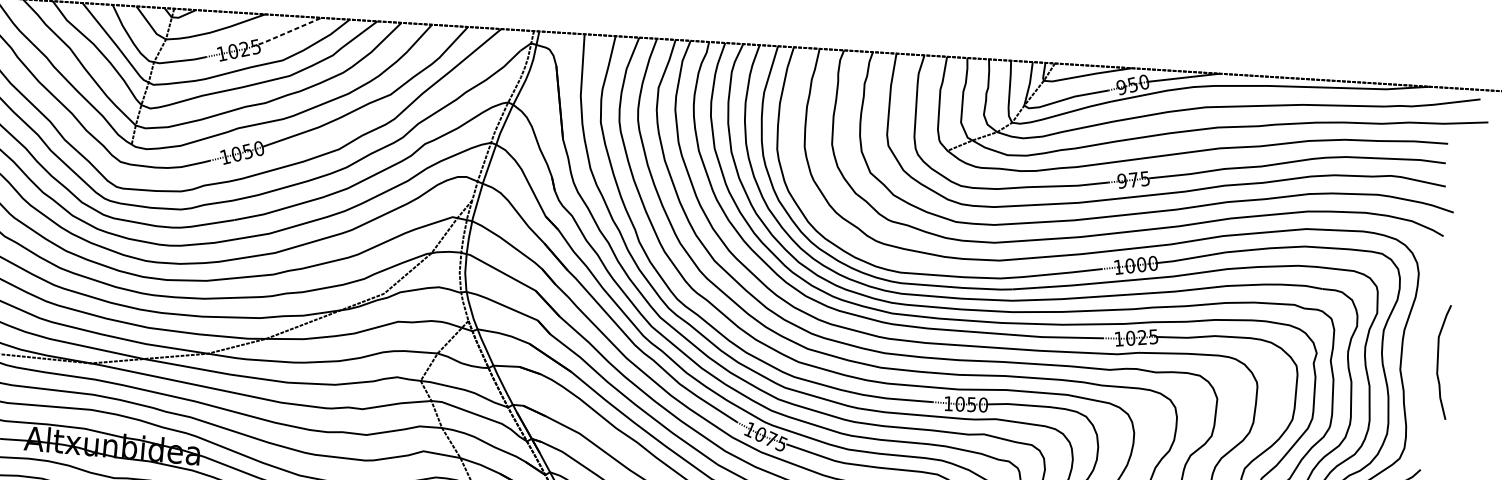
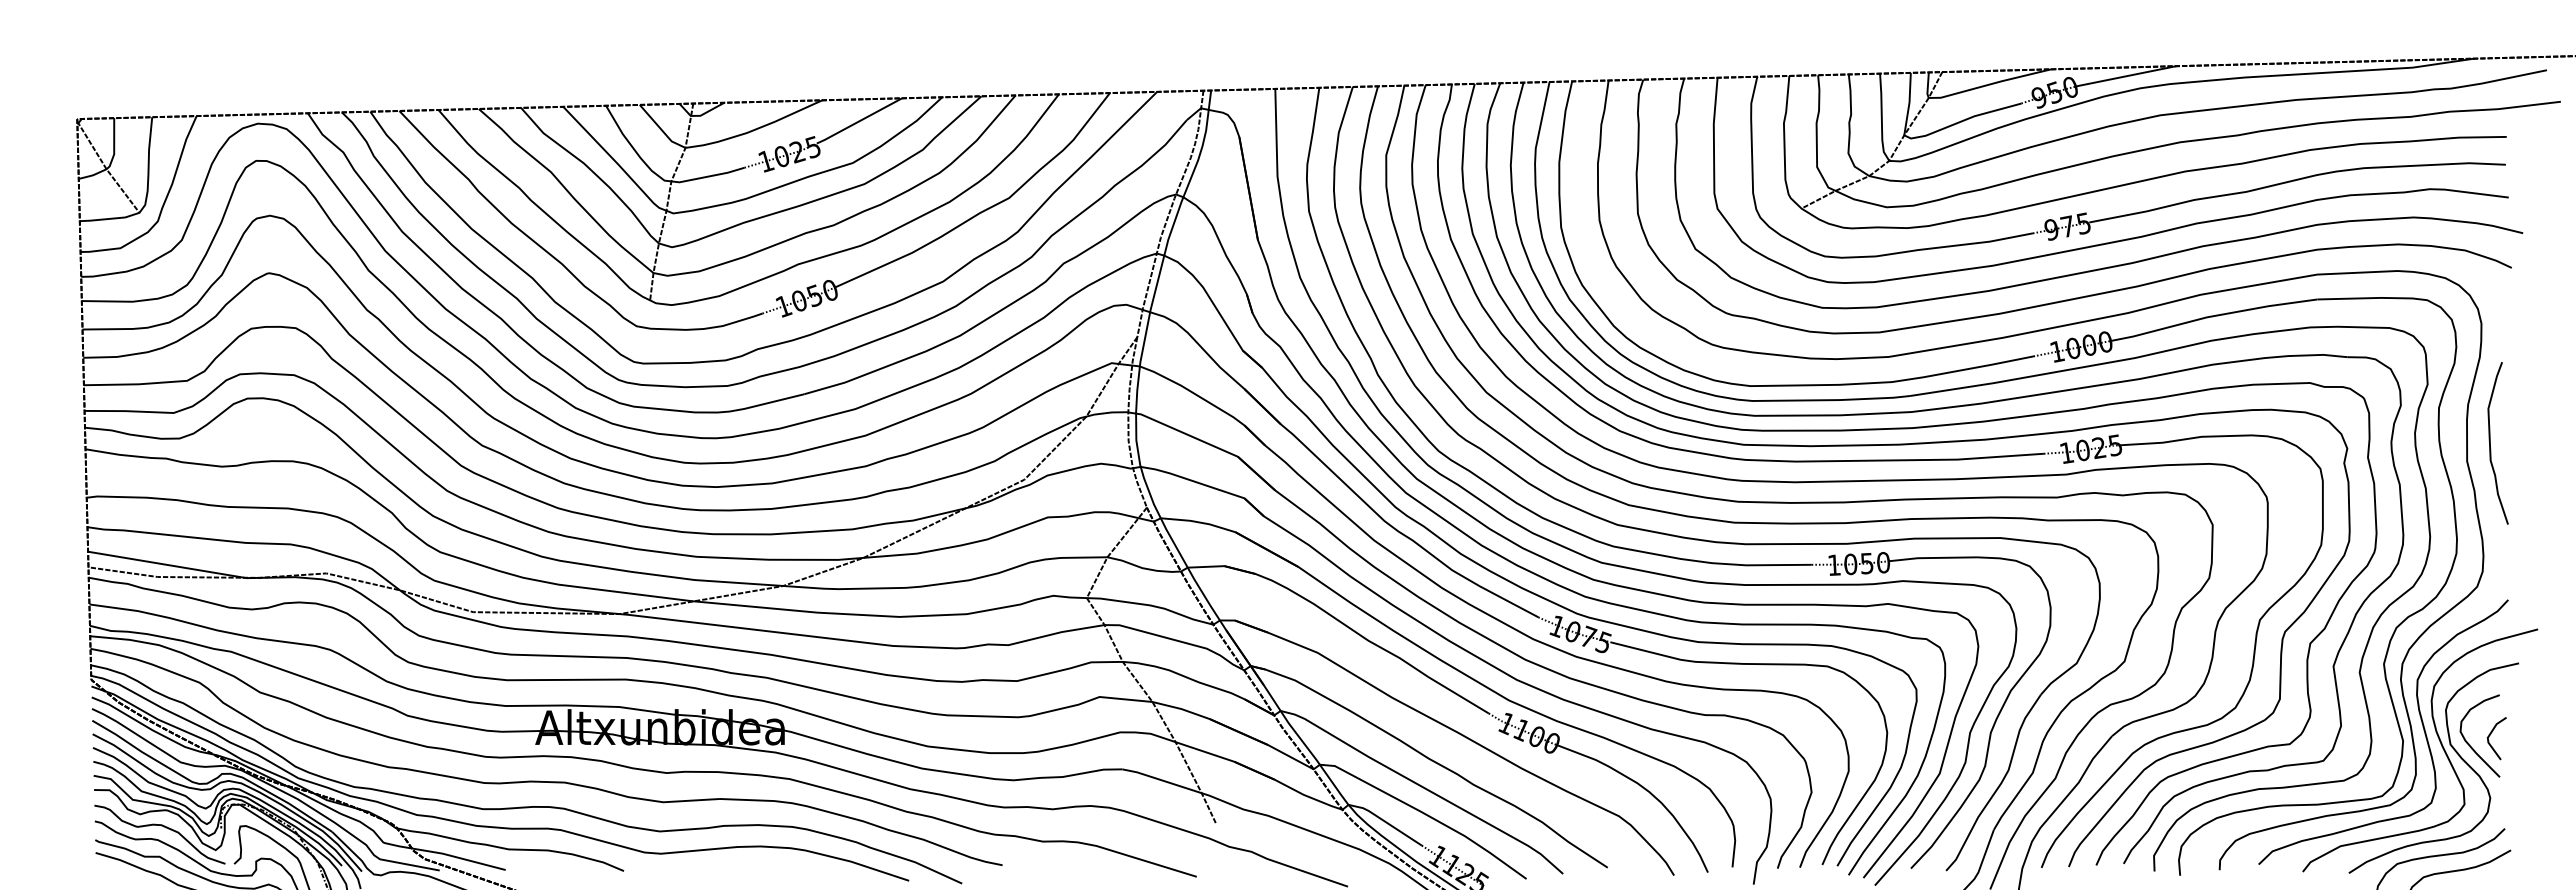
line: (290, 31) -> (859, 121), dashed -> solid
curve: (1438, 361) -> (2490, 443), moved

